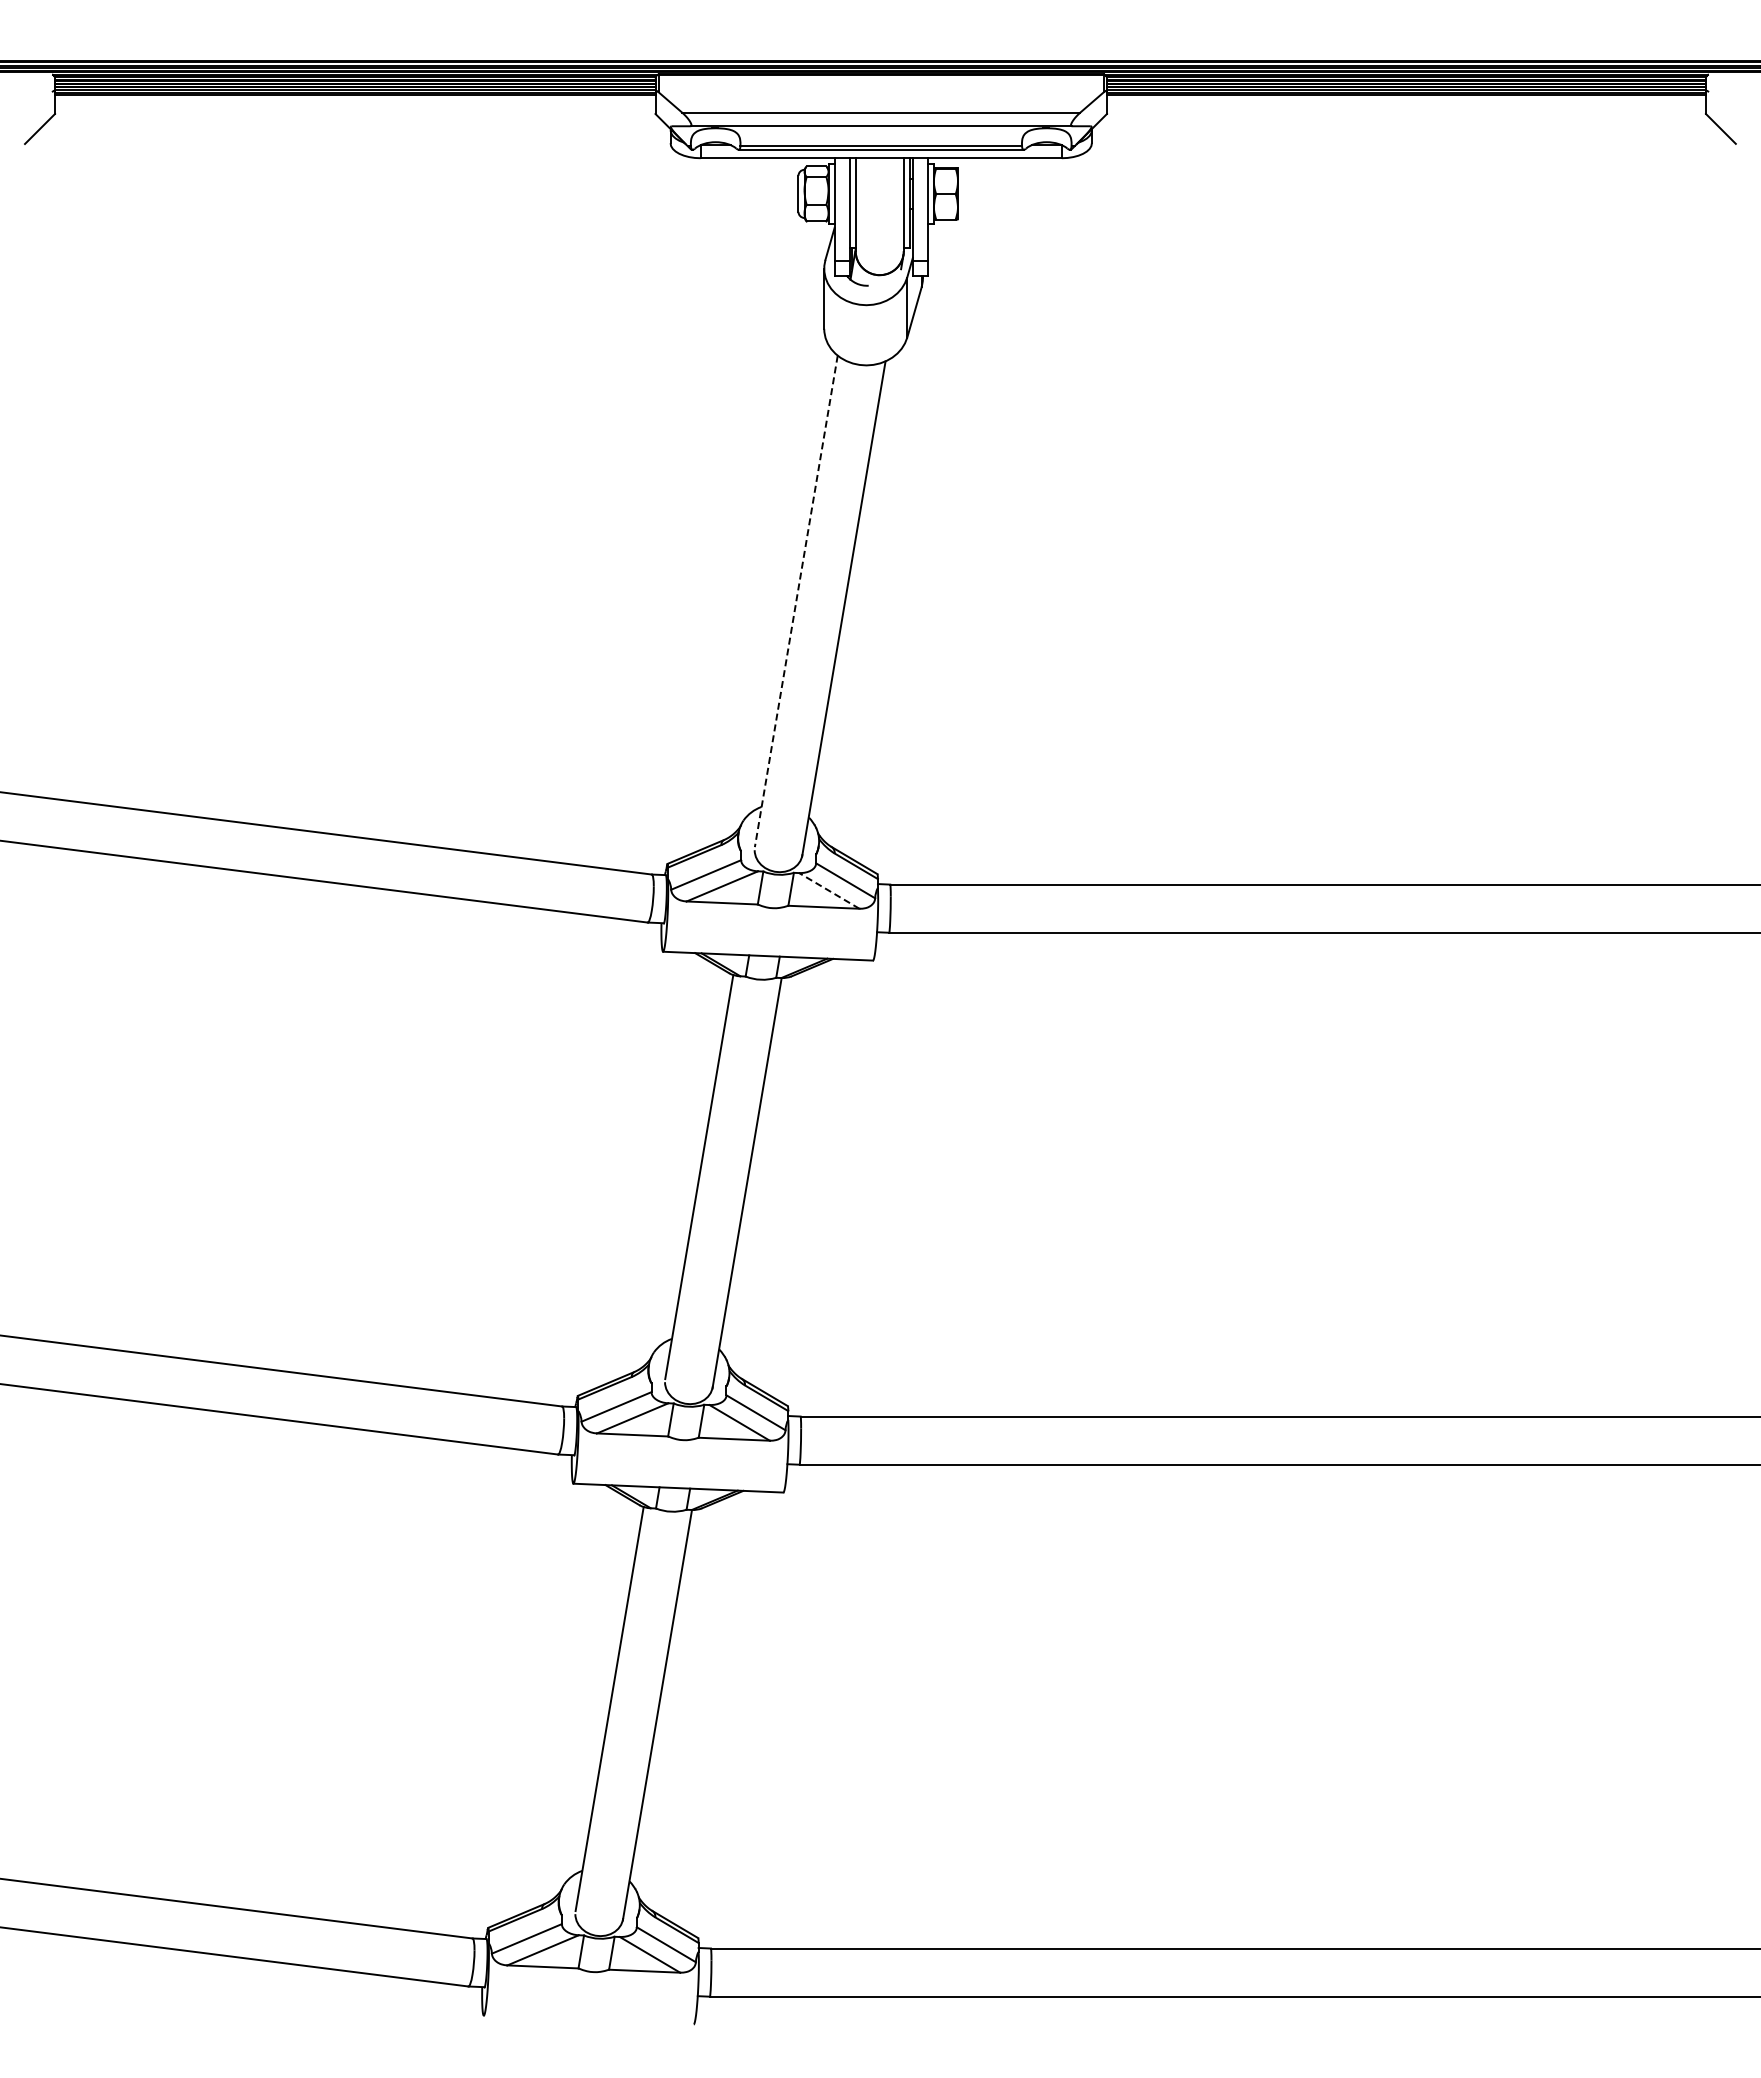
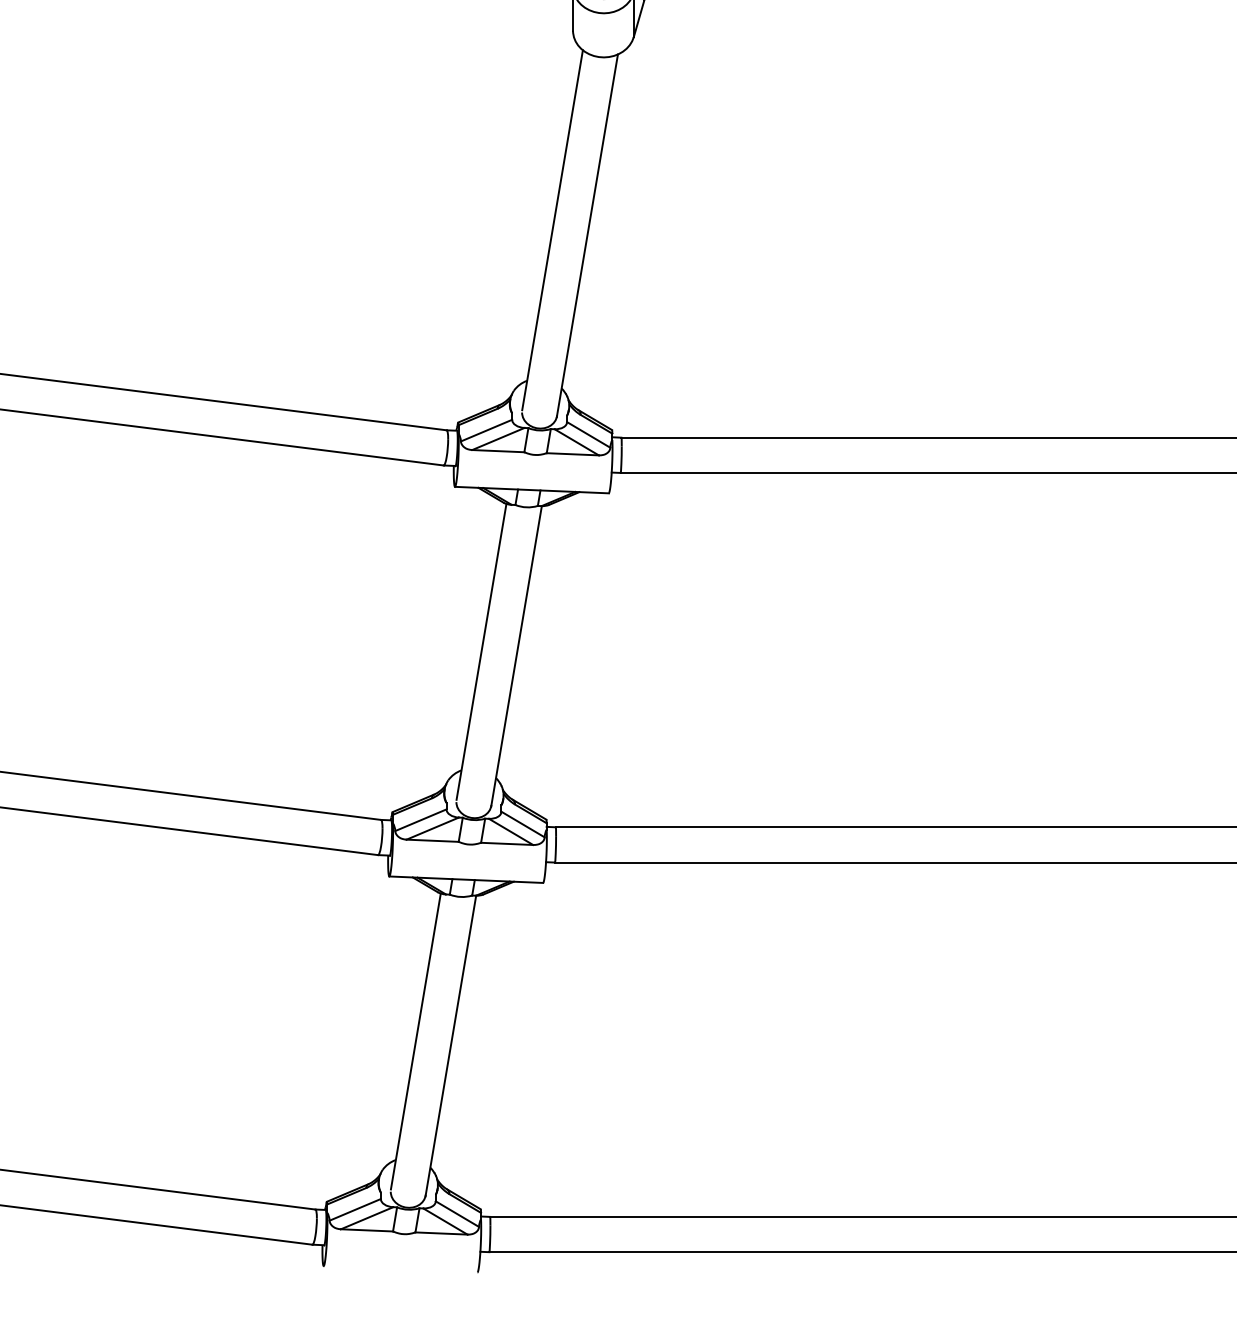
line: (796, 601) -> (552, 230), dashed -> solid
line: (828, 890) -> (576, 442), dashed -> solid

